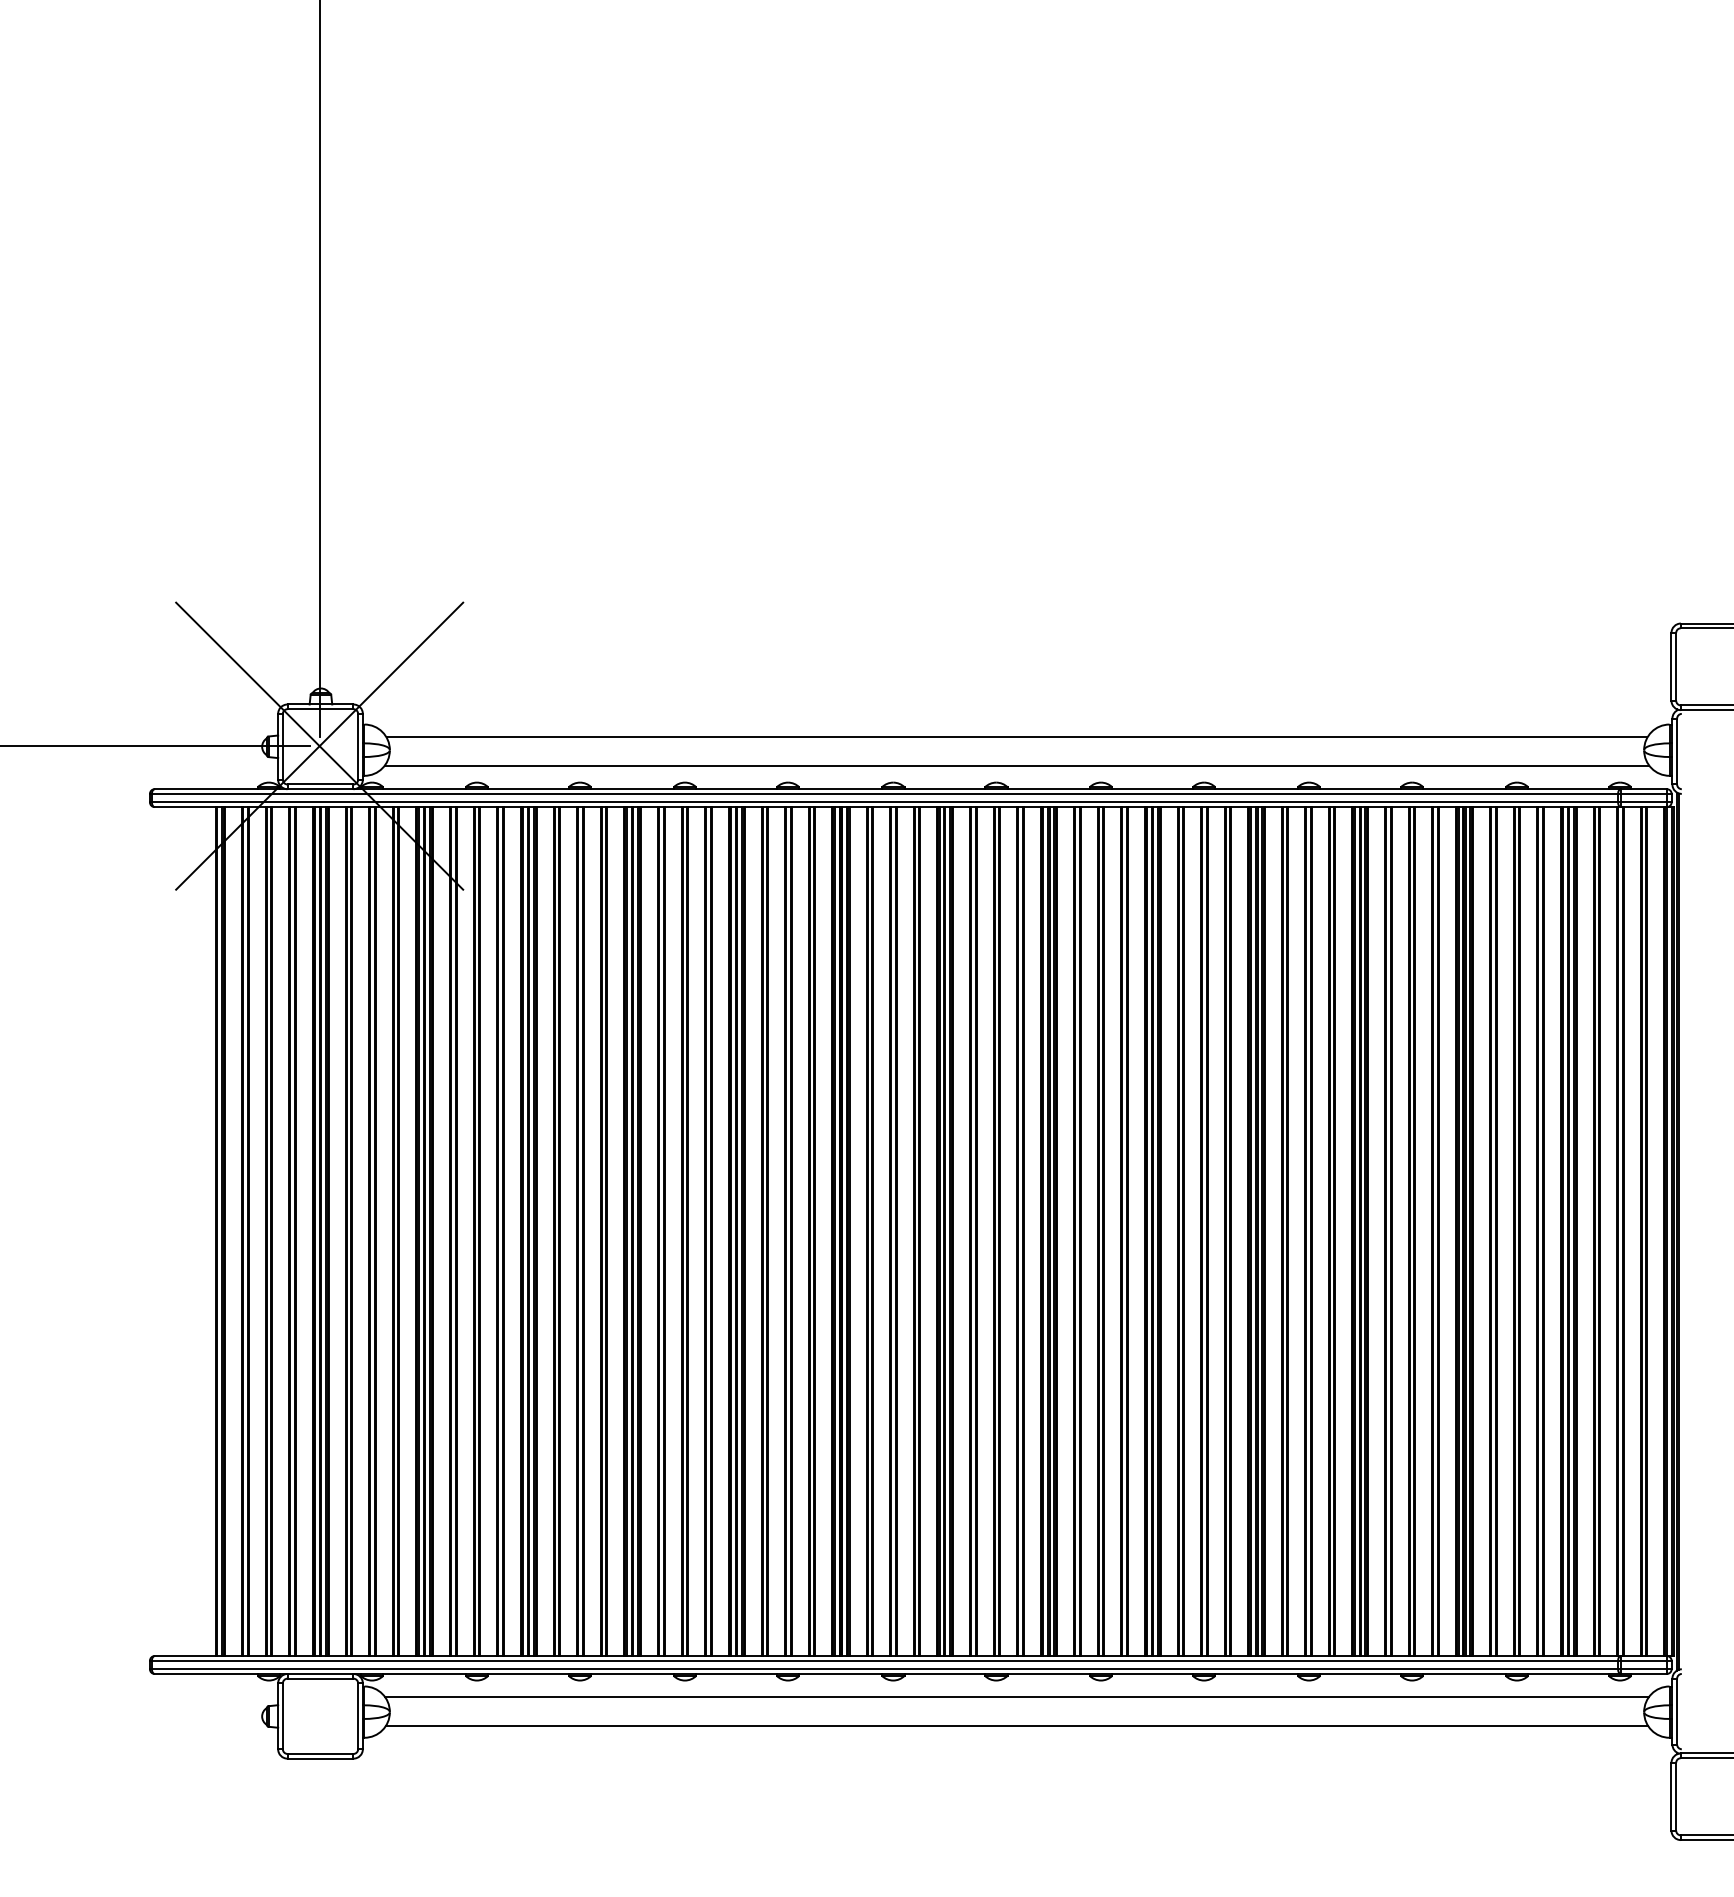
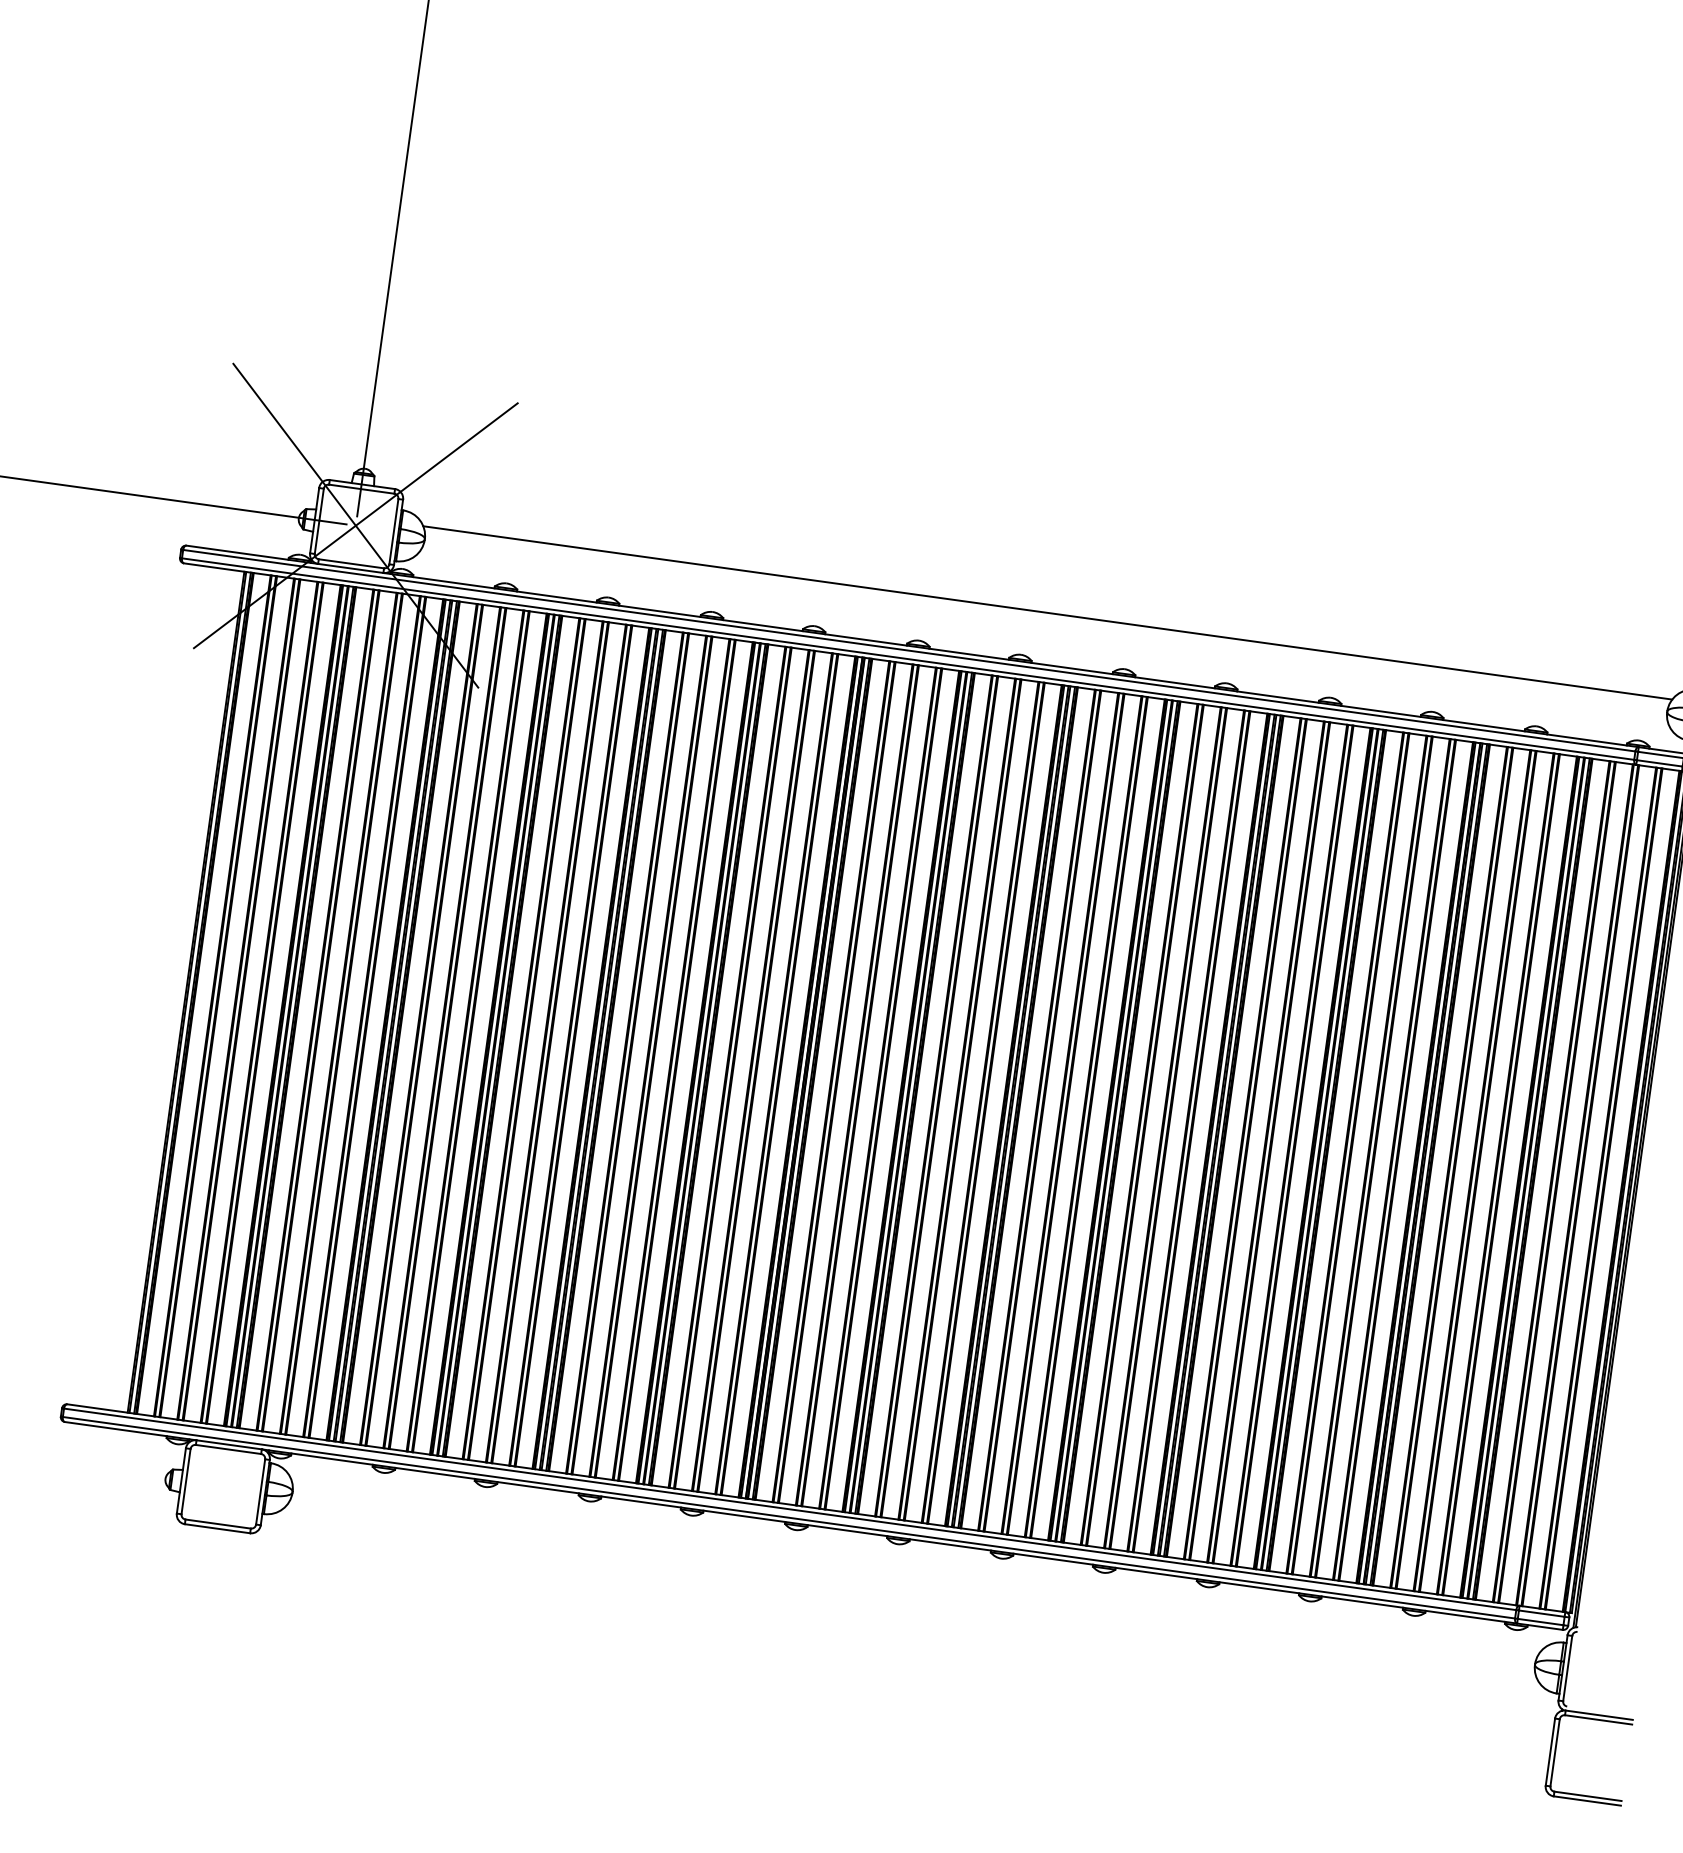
line: (1016, 765) -> (1043, 640), removed
line: (1016, 1697) -> (915, 1563), removed
line: (1016, 1725) -> (911, 1591), removed

